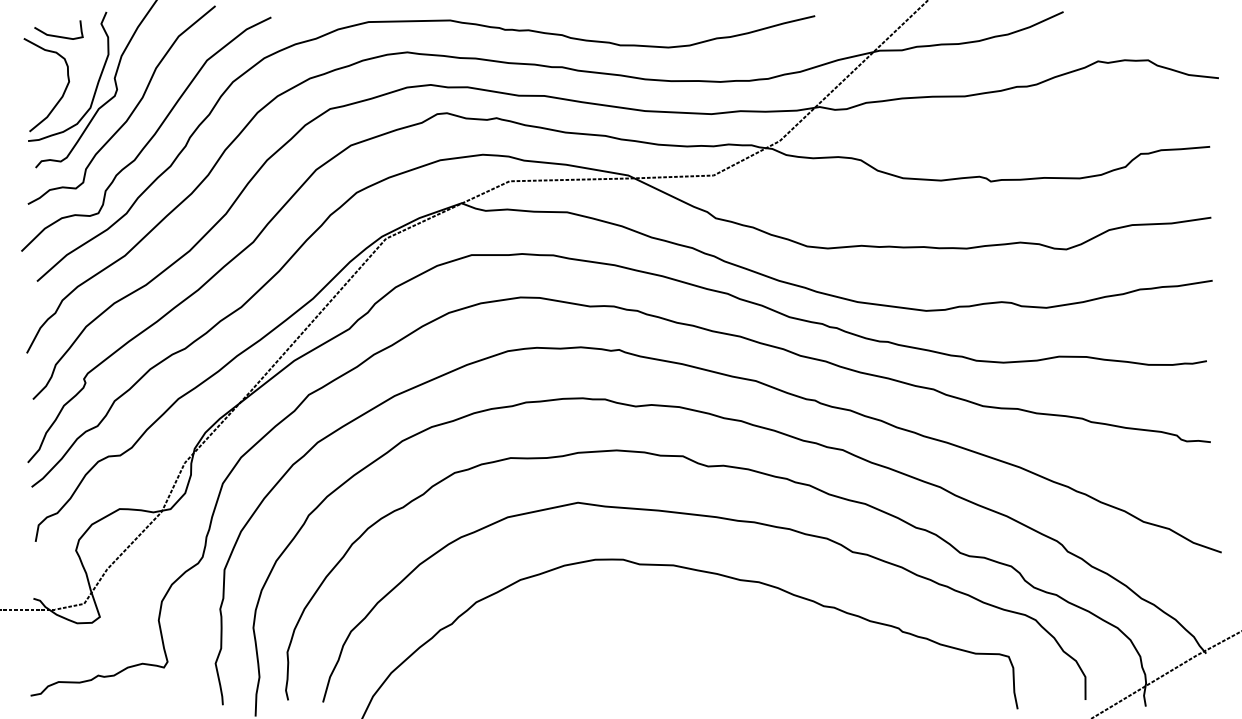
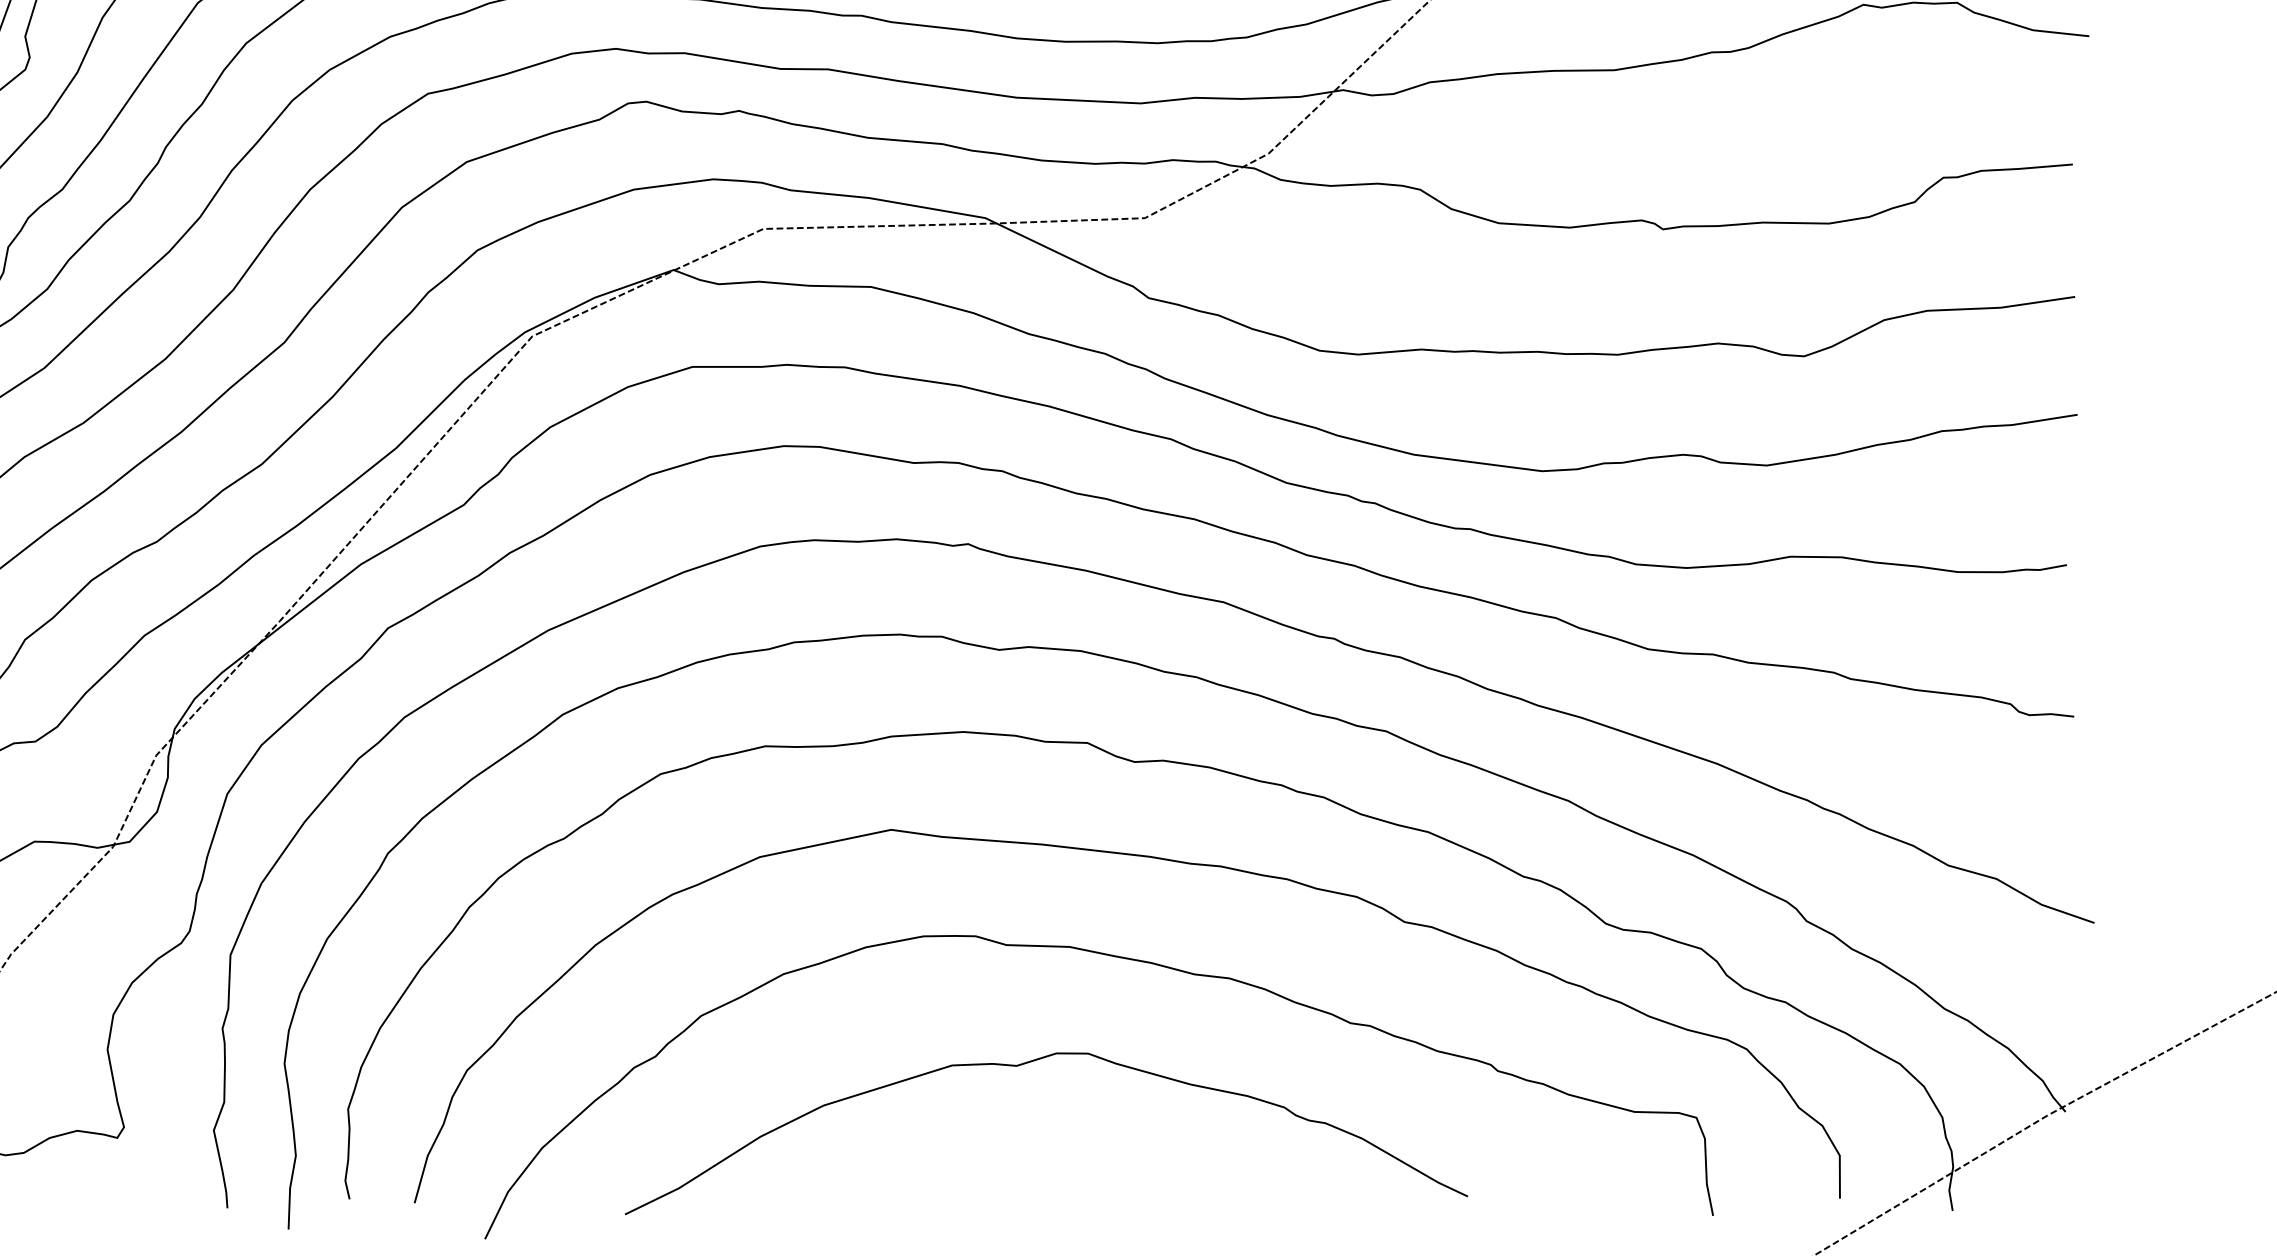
curve: (647, 629) -> (1021, 1066), added

